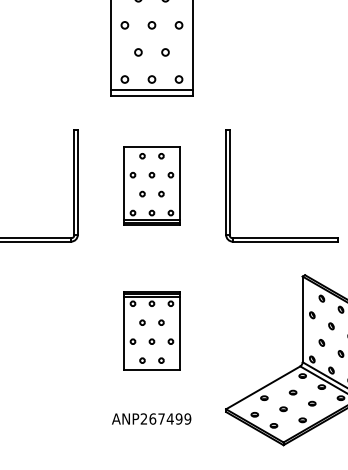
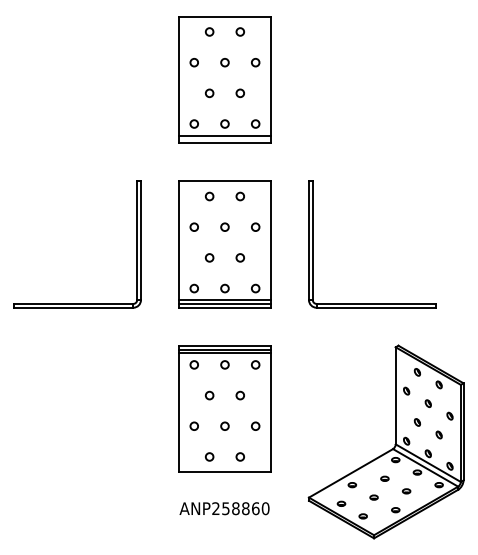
part: (151, 185) -> (224, 244), size x1.43
part: (151, 330) -> (224, 408), size x1.43
text: (170, 418) -> (245, 508), ANP267499 -> ANP258860

